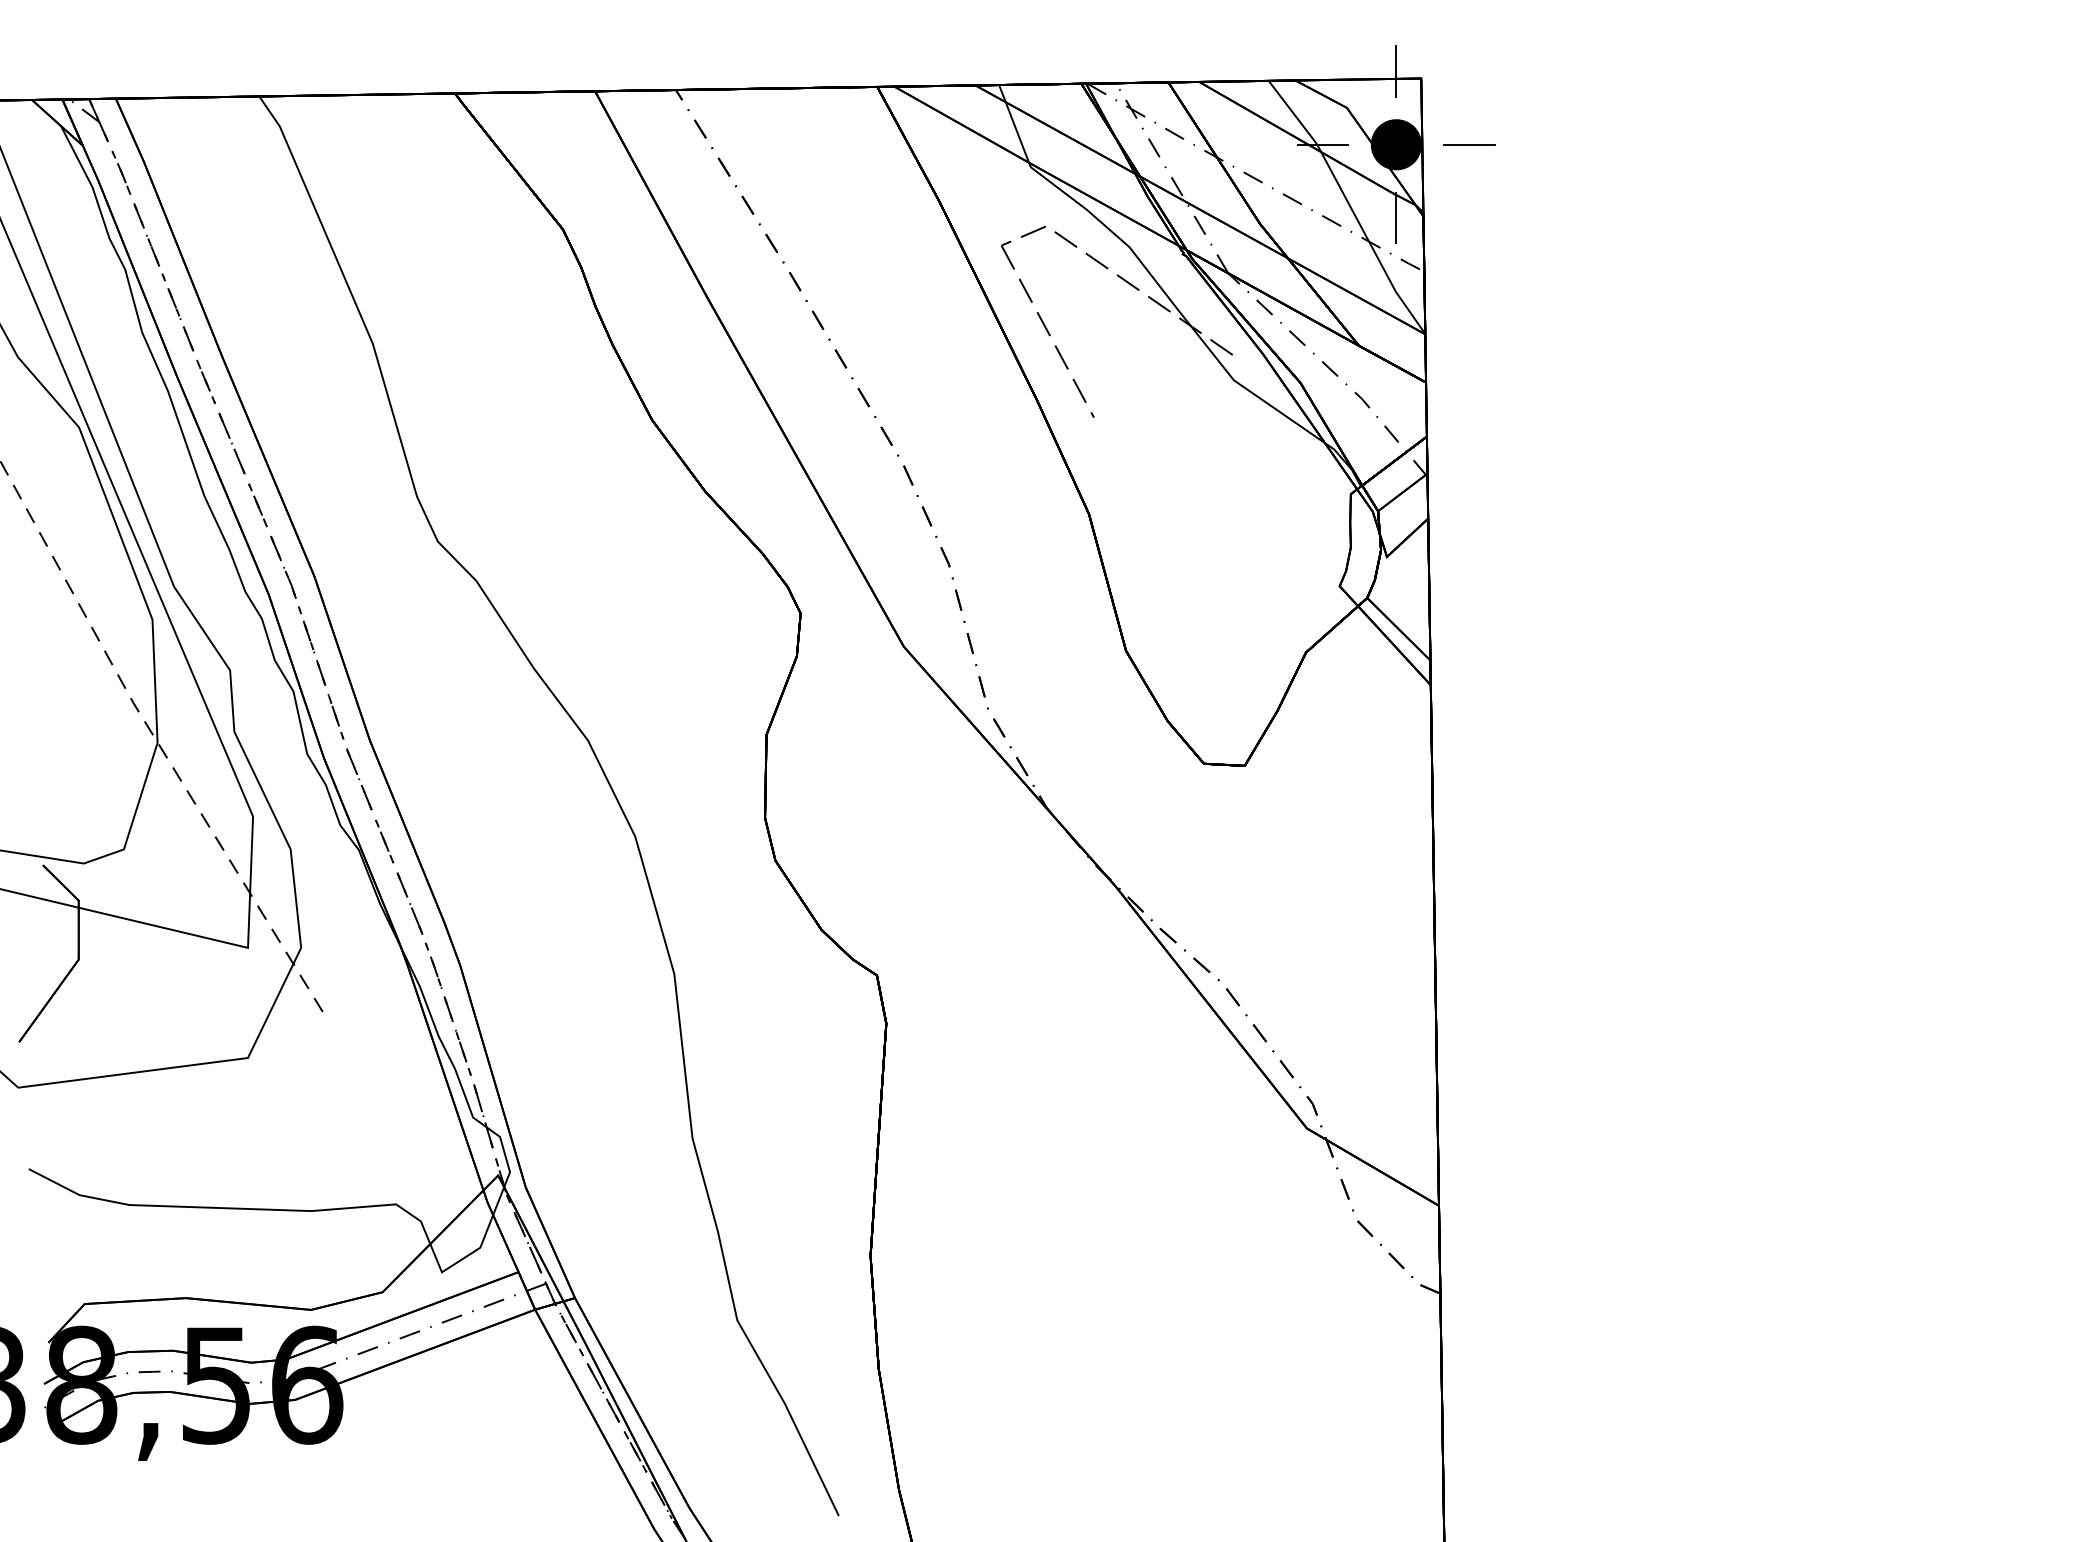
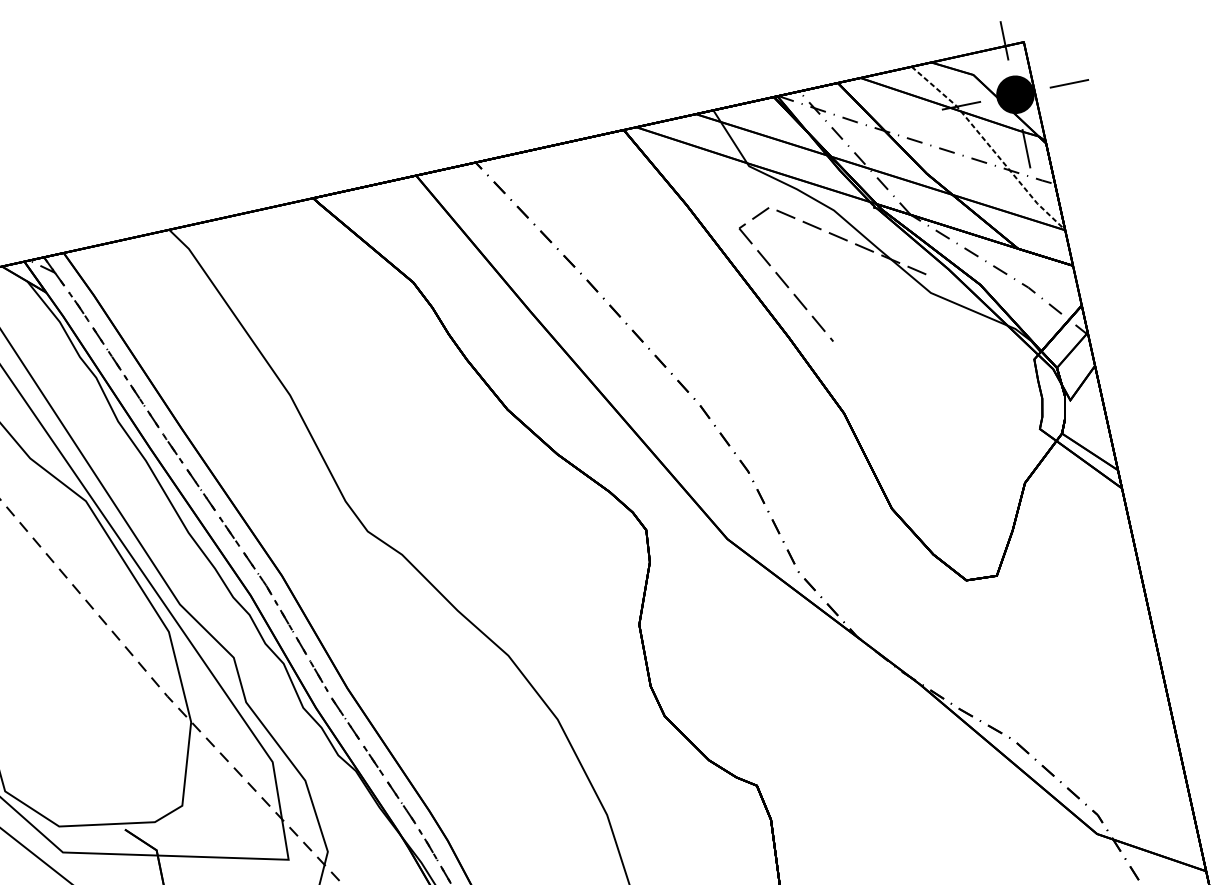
line: (1350, 206) -> (990, 147), solid -> dashed

